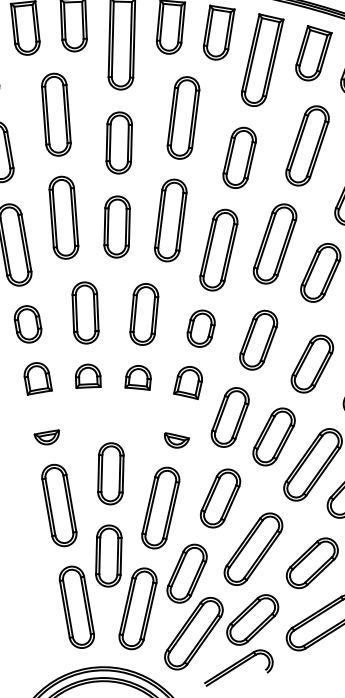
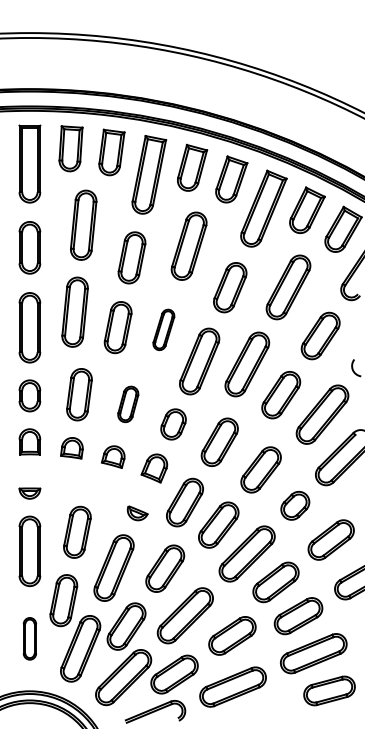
part: (170, 220) -> (163, 329), size x0.6
part: (144, 314) -> (128, 404), size x0.7
part: (76, 607) -> (29, 638), size x0.6

